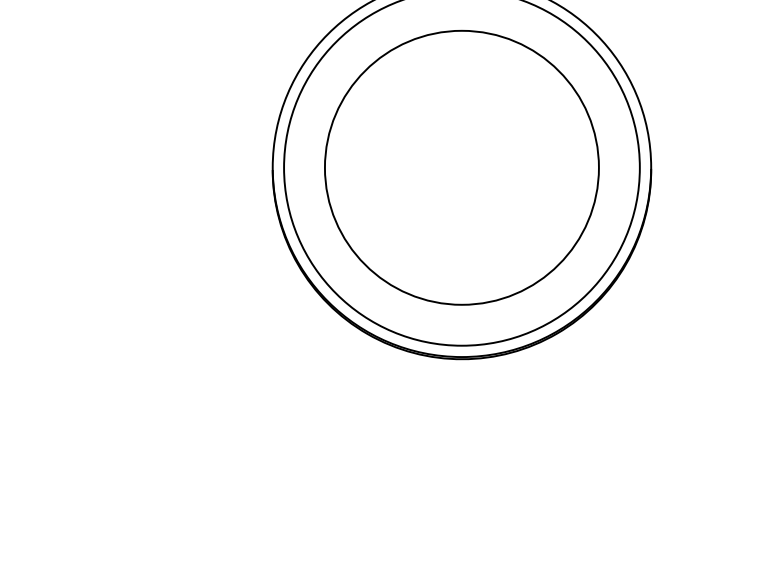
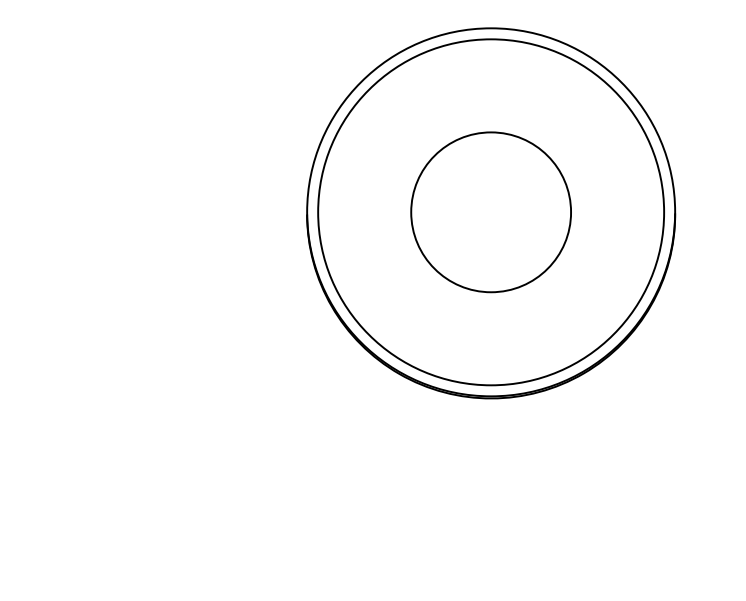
circle: (461, 167) -> (490, 212), size x0.6

